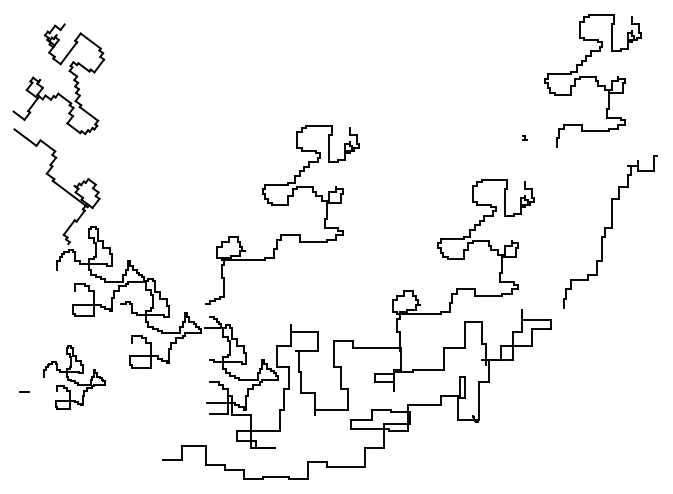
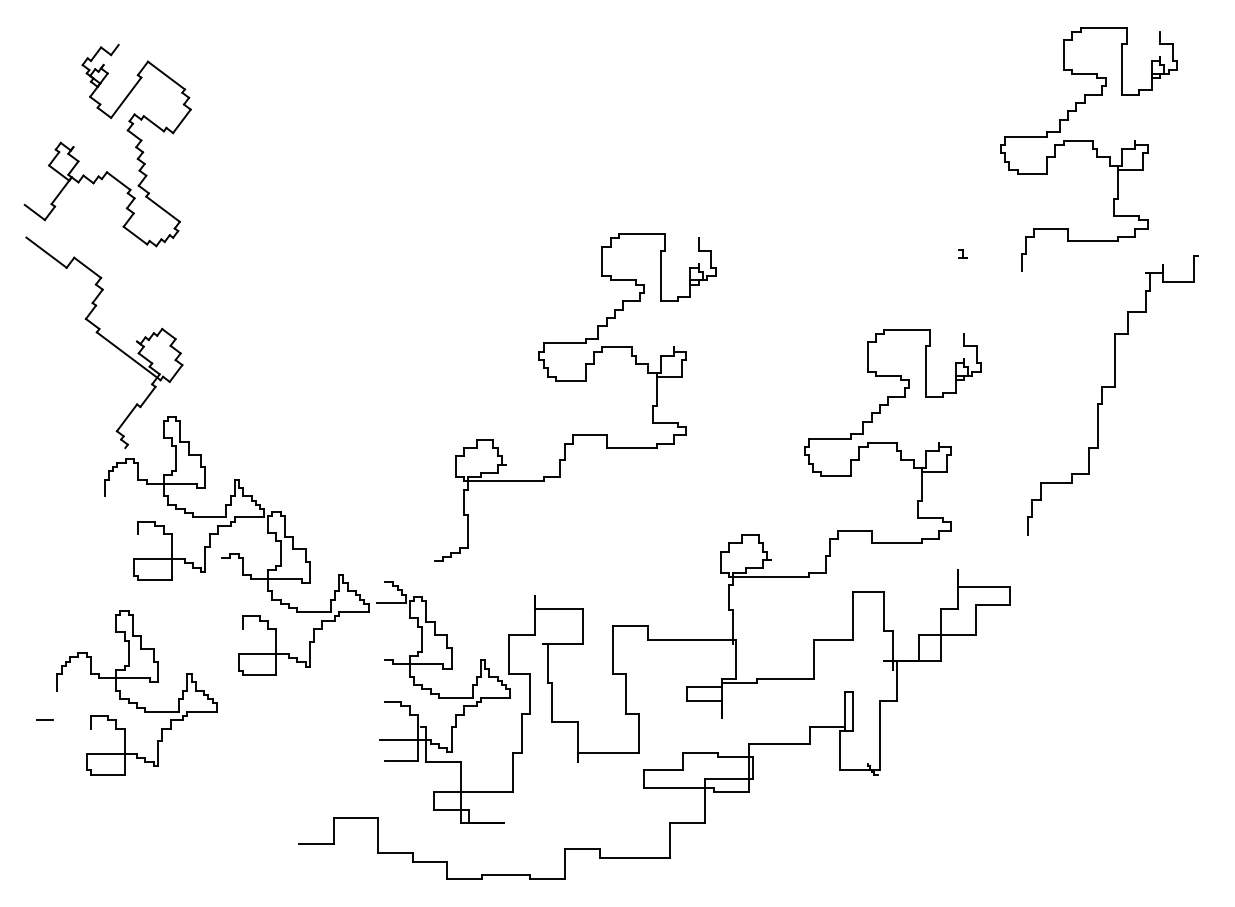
part: (282, 205) -> (575, 380), moved
part: (610, 231) -> (1113, 393), moved
part: (74, 377) -> (136, 693), size x1.43

